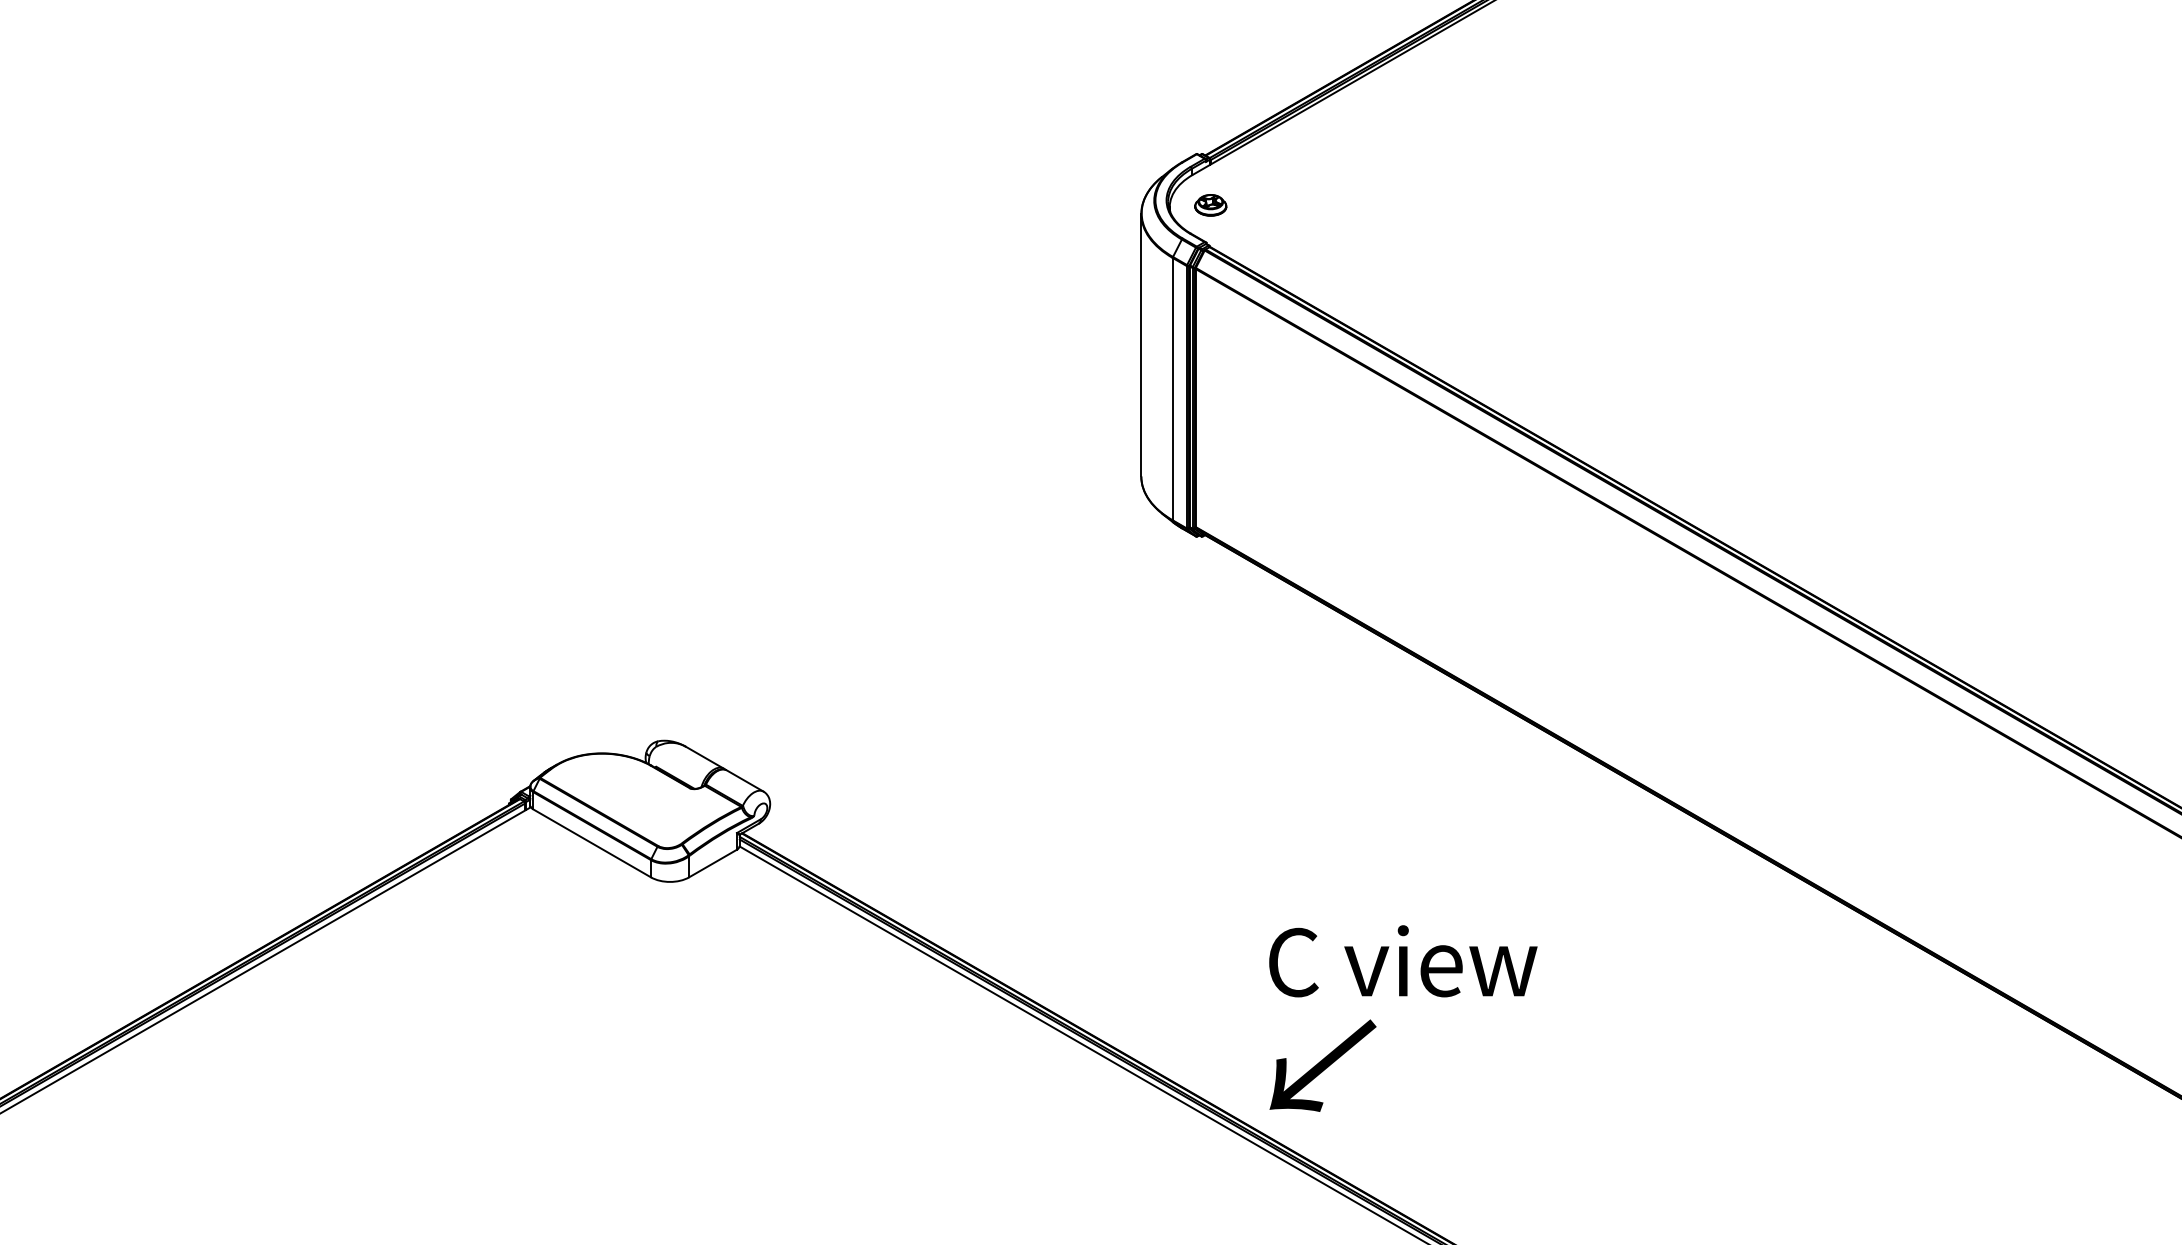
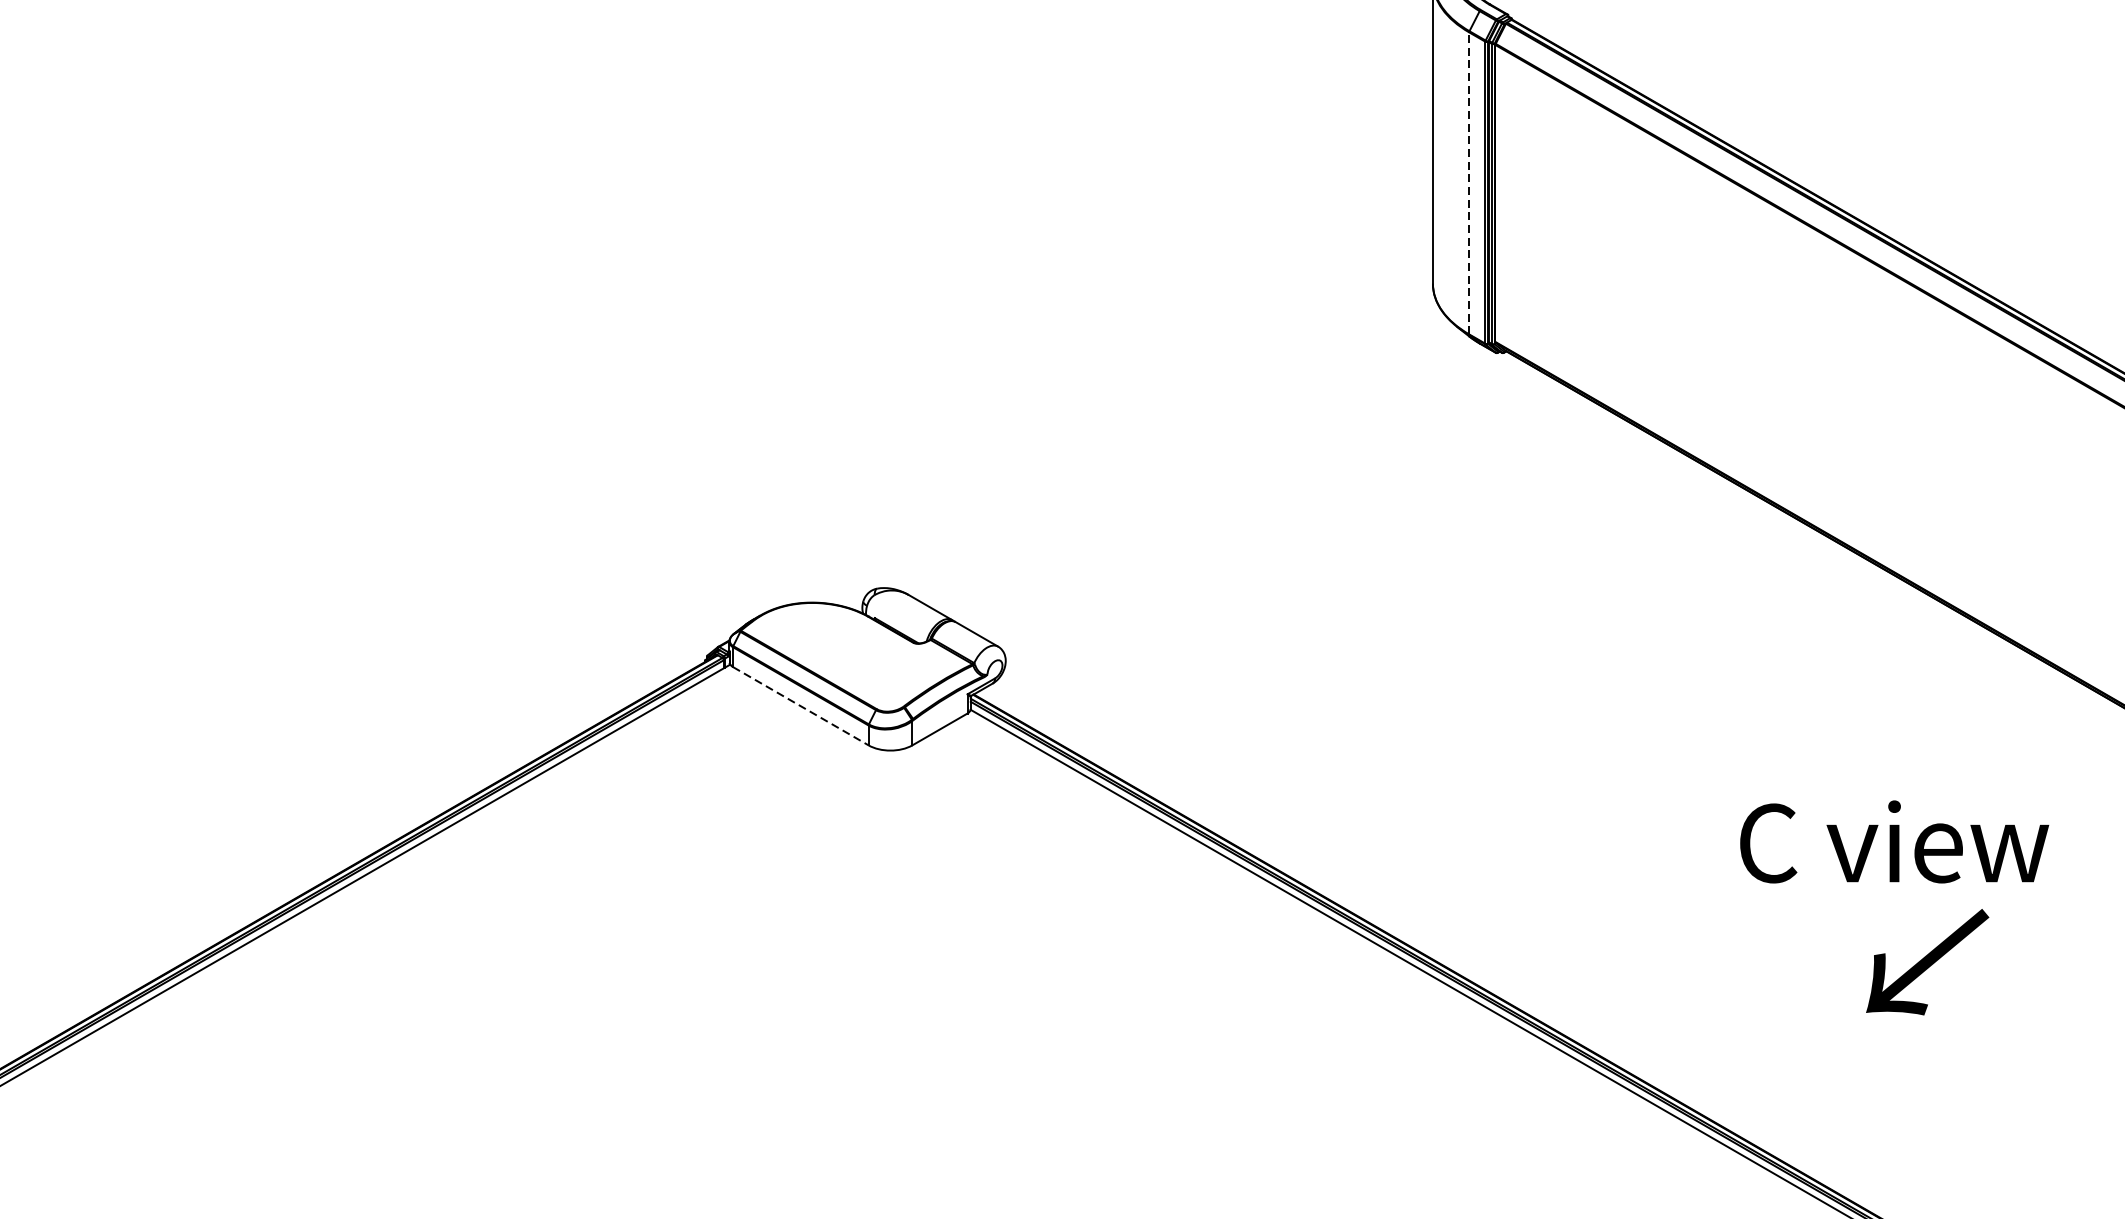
line: (1172, 388) -> (1468, 182), solid -> dashed
line: (592, 843) -> (801, 706), solid -> dashed
text: (1403, 961) -> (1894, 842), moved
text: (1322, 1065) -> (1926, 961), moved

